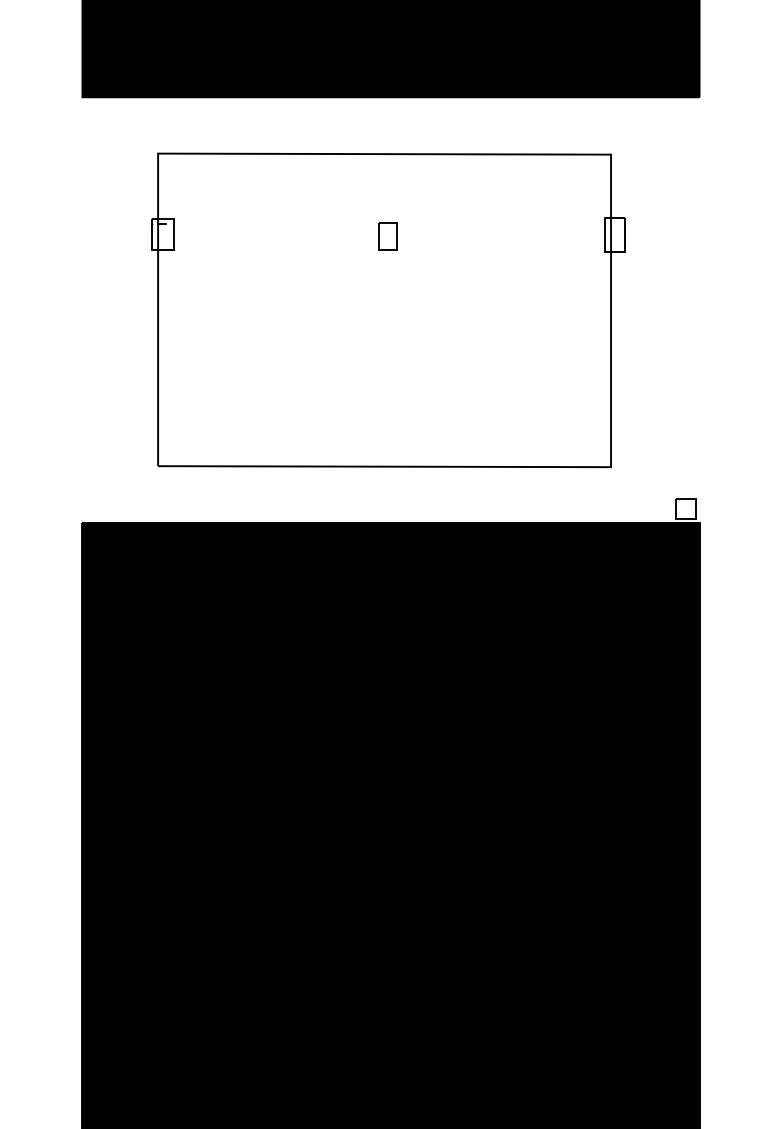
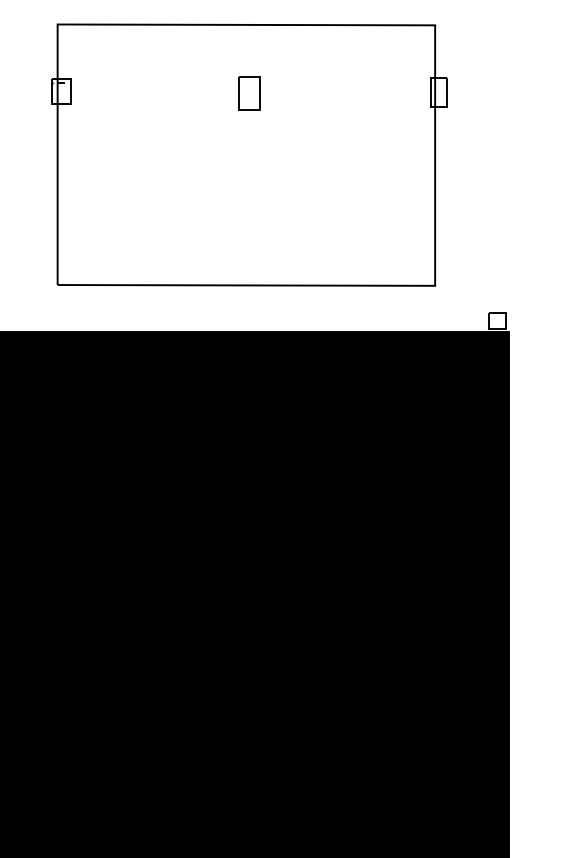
part: (387, 236) -> (248, 93), size x1.43

